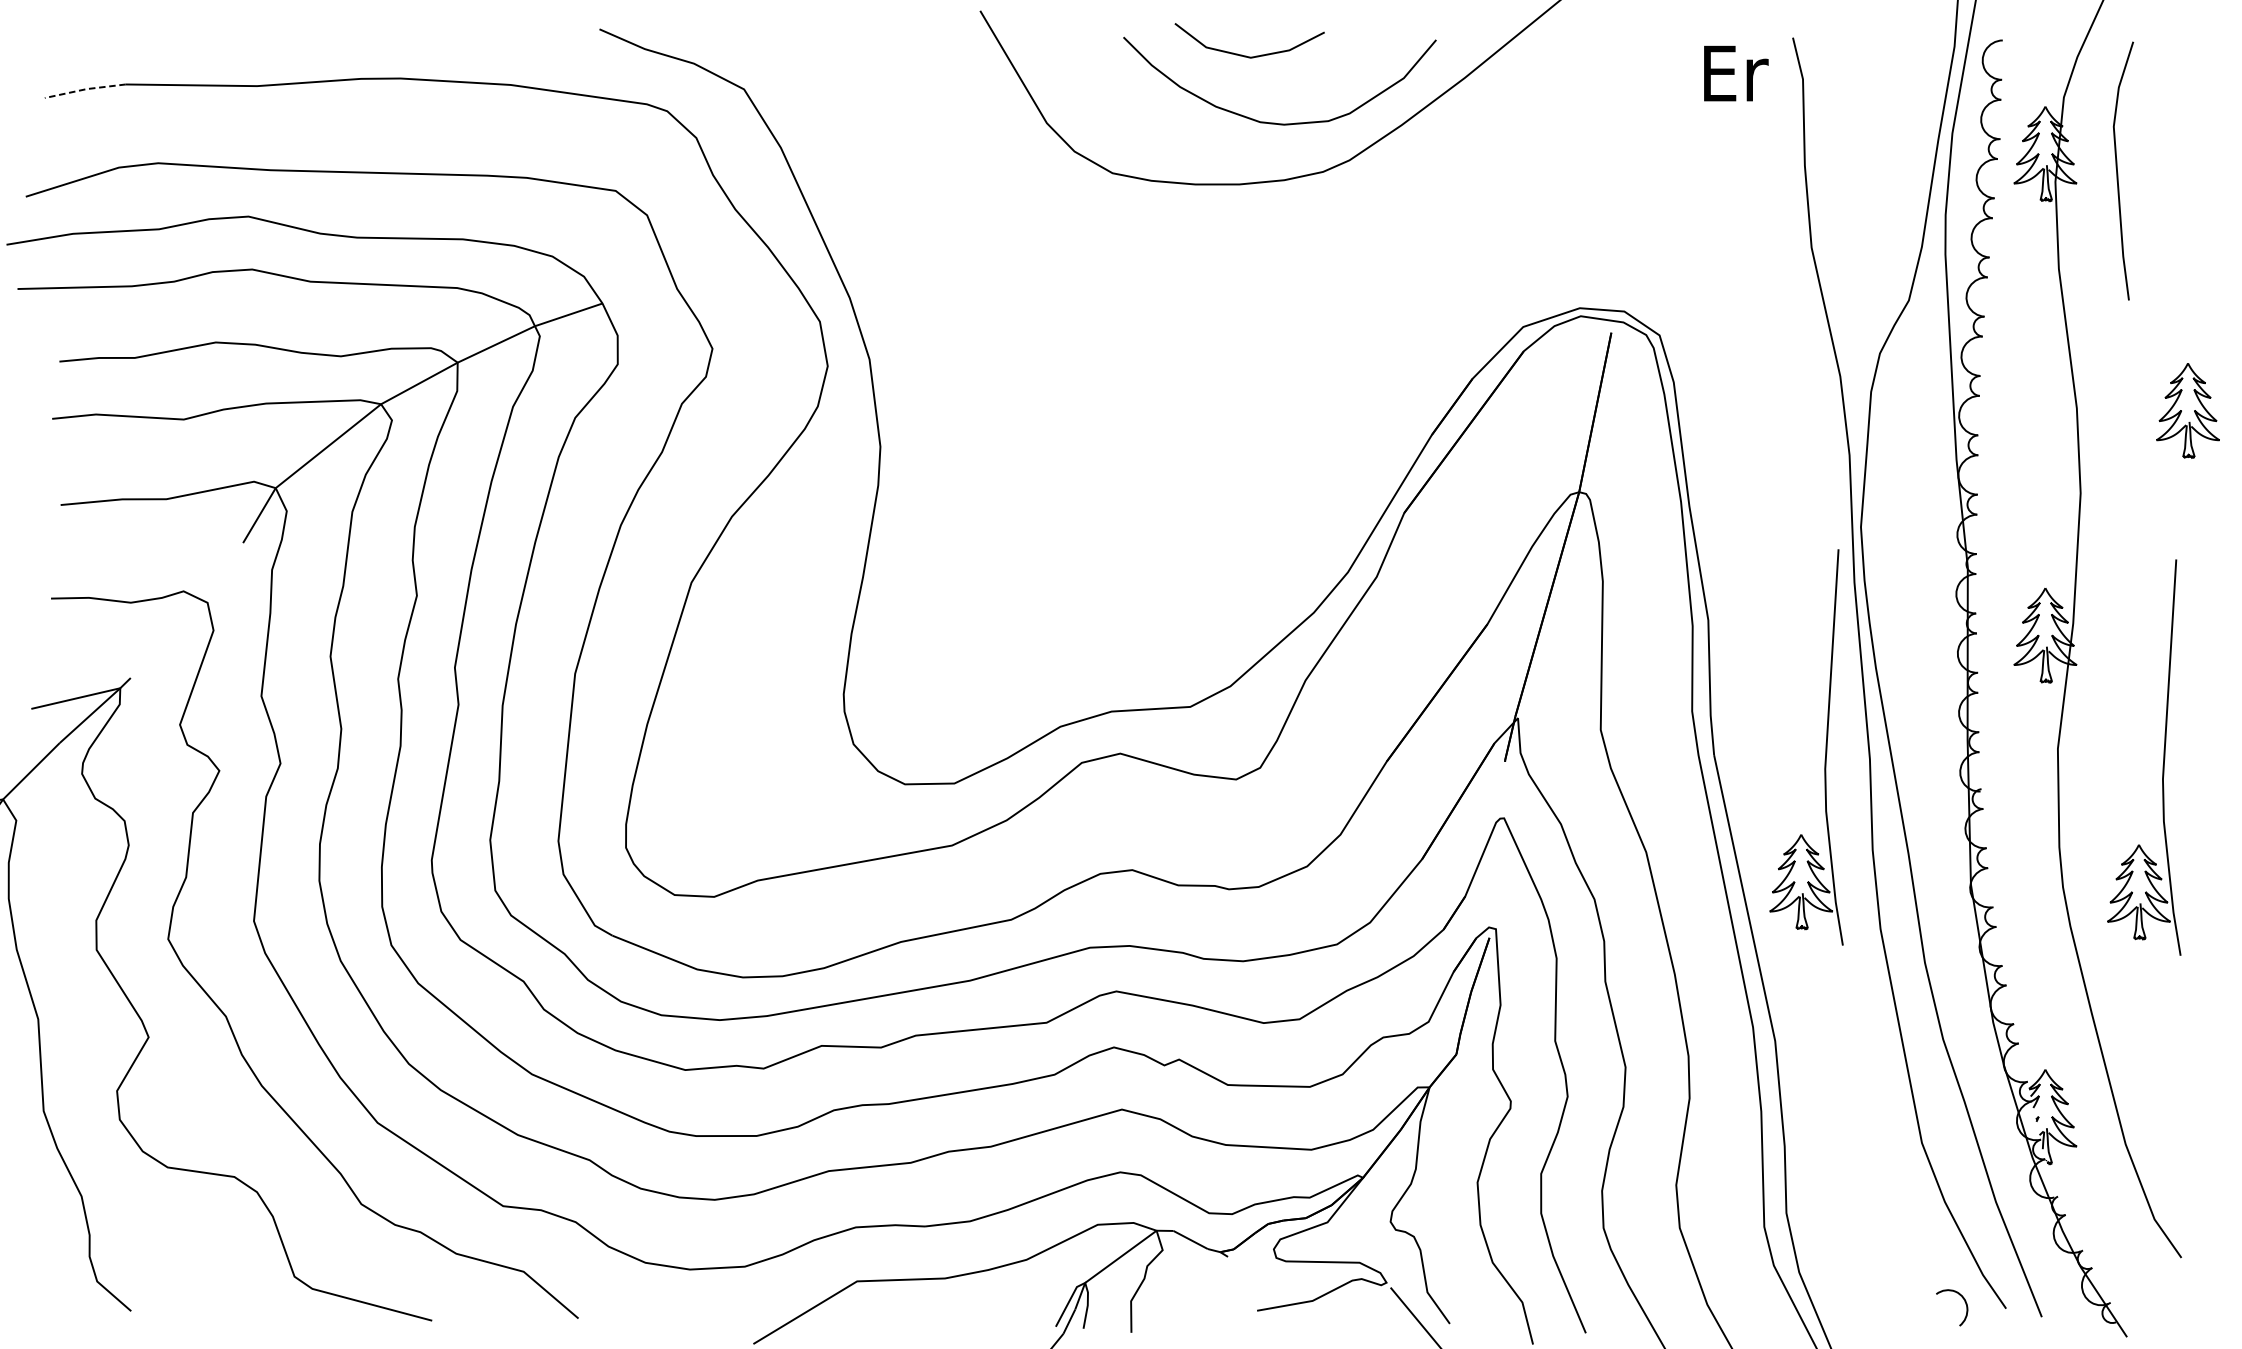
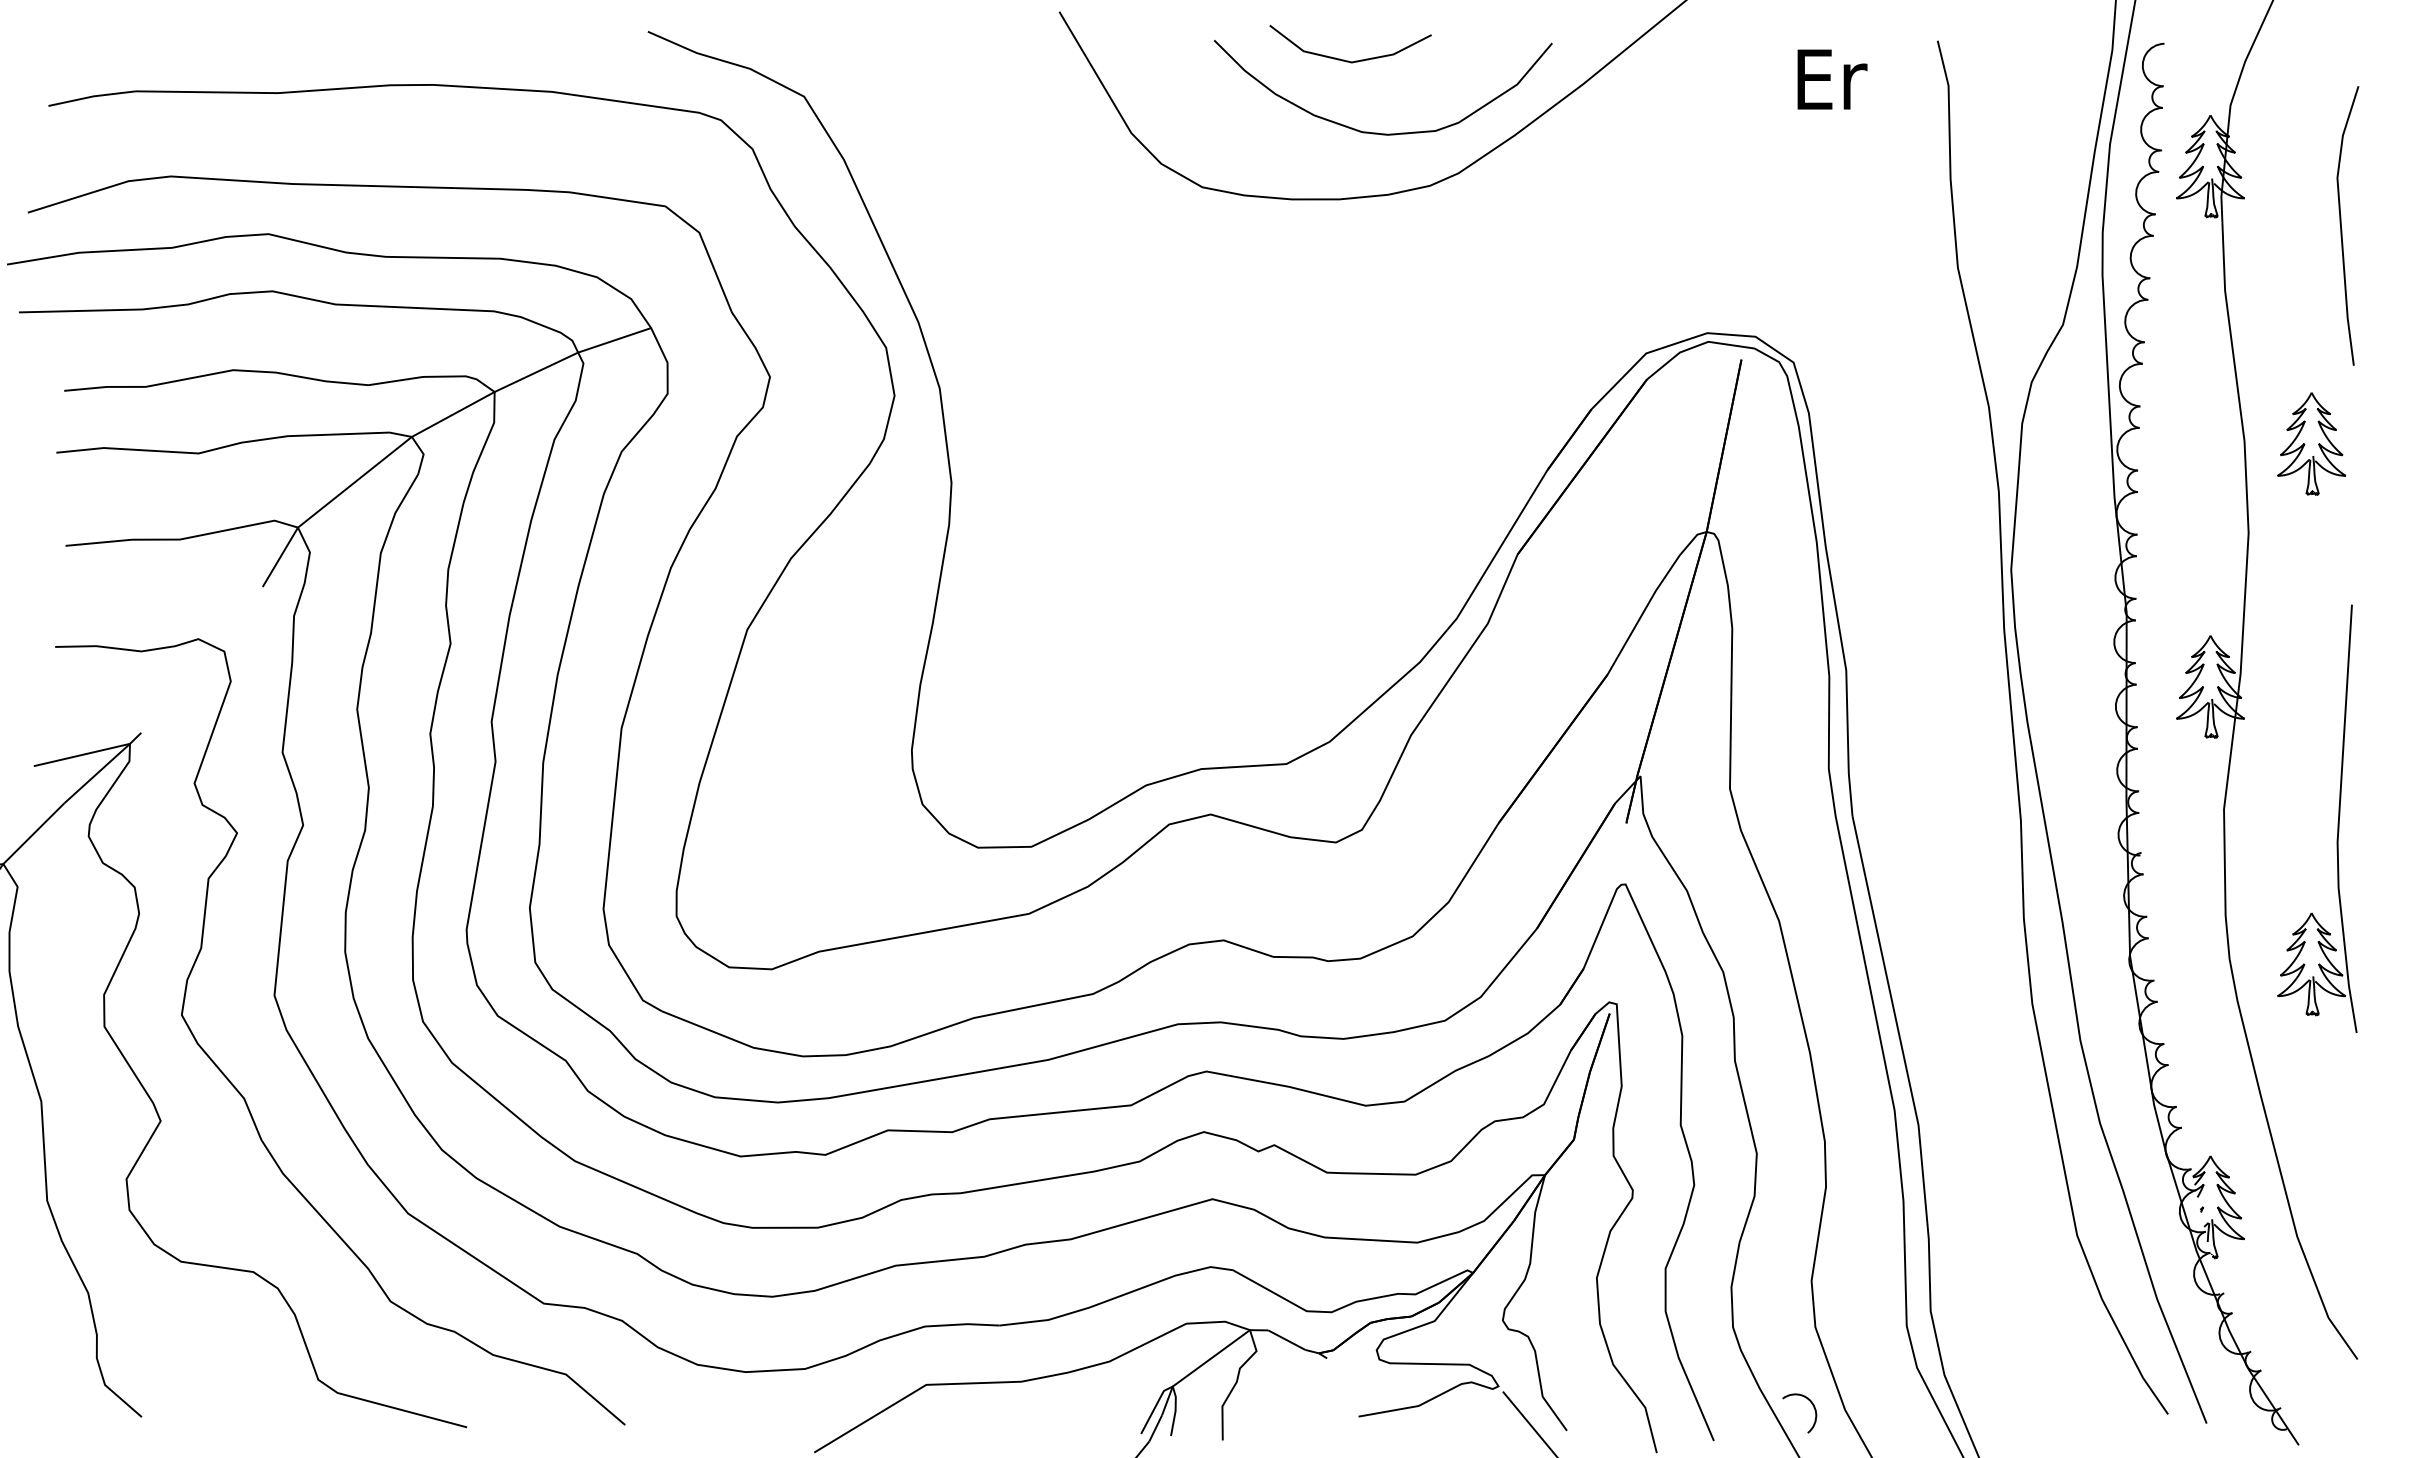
text: (1736, 73) -> (1832, 79), moved
line: (84, 89) -> (91, 96), dashed -> solid
line: (2117, 170) -> (2341, 225), moved
part: (2187, 410) -> (2311, 443), moved
part: (1825, 750) -> (1972, 811), removed
arc: (1964, 1302) -> (1813, 1407), moved

